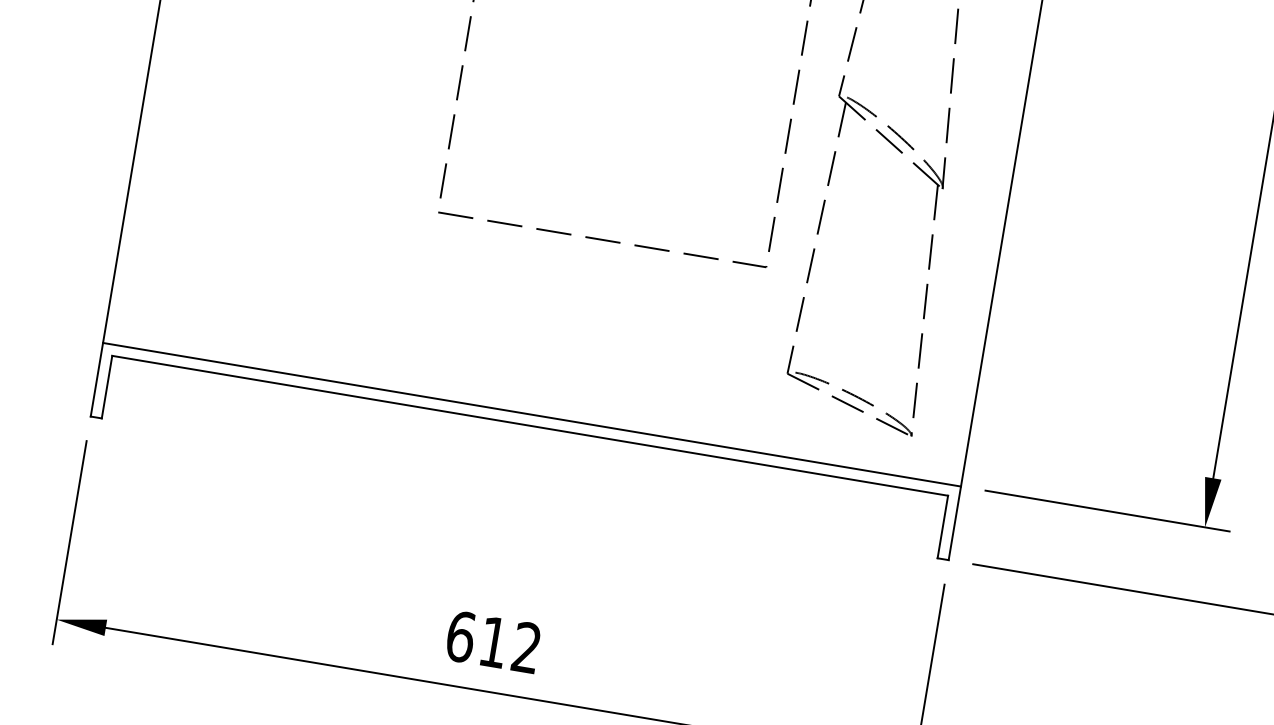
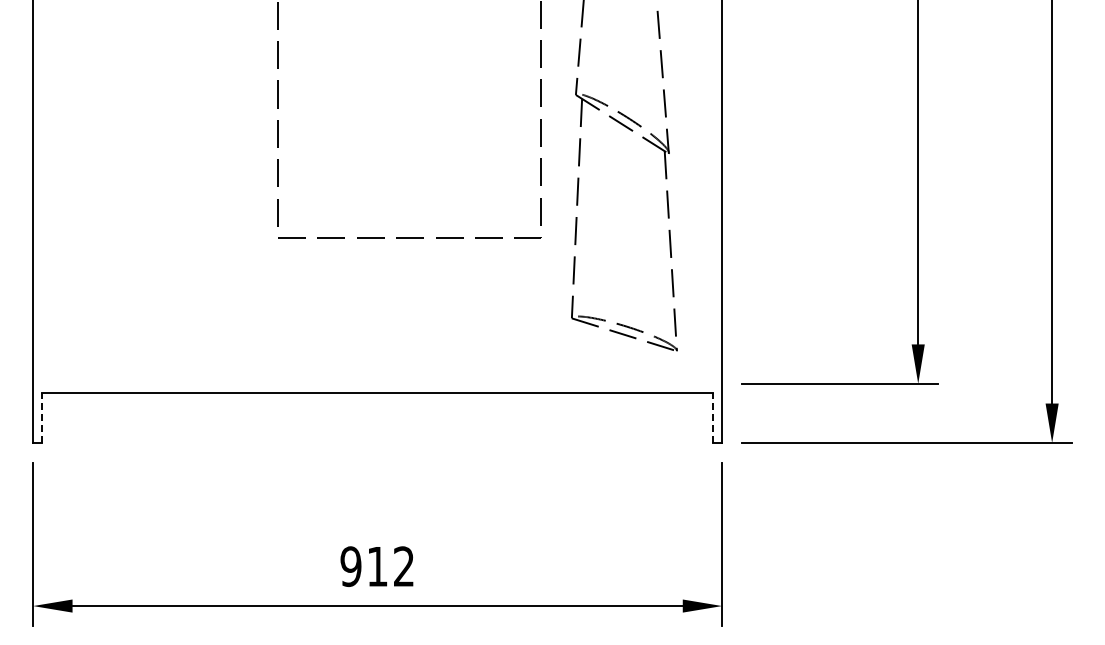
line: (107, 386) -> (42, 417), solid -> dashed
line: (531, 414) -> (377, 383), removed
line: (943, 526) -> (713, 417), solid -> dashed
text: (460, 636) -> (350, 566), 612 -> 912

